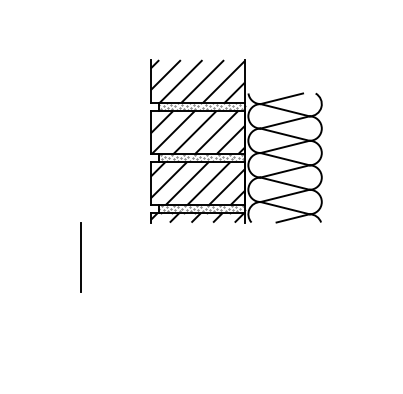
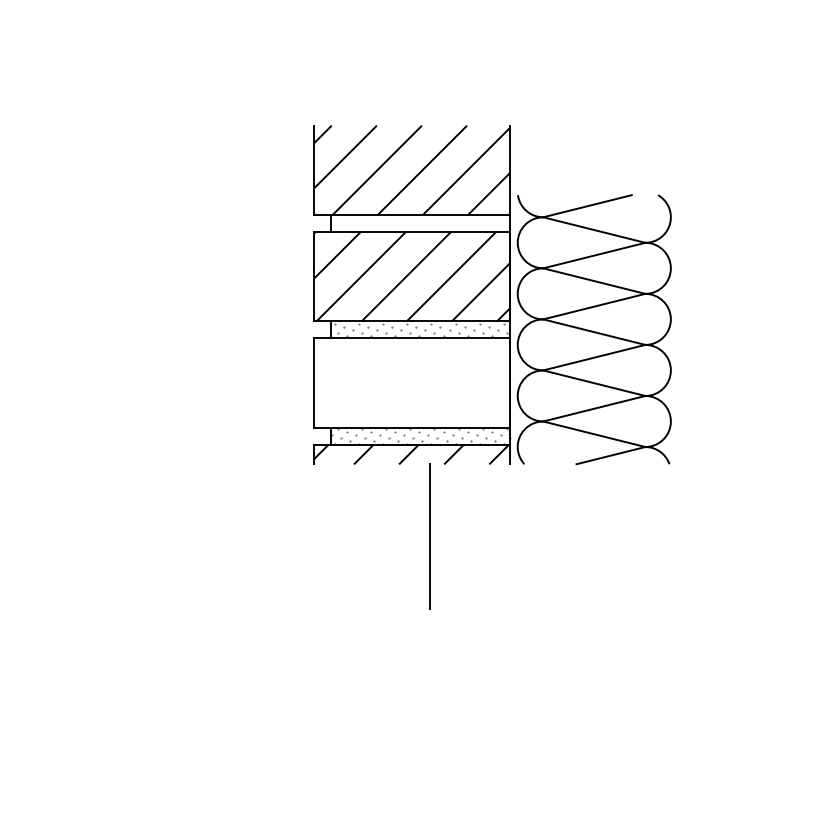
hatch: (201, 106) -> (420, 222), removed
hatch: (197, 183) -> (411, 382), removed
line: (80, 257) -> (428, 537), moved

